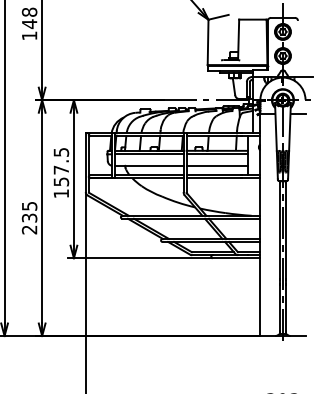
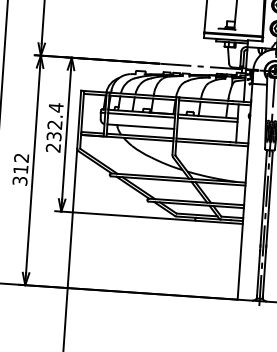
line: (216, 165) -> (206, 130), removed
text: (61, 172) -> (54, 127), 157.5 -> 232.4
text: (29, 218) -> (20, 169), 235 -> 312

